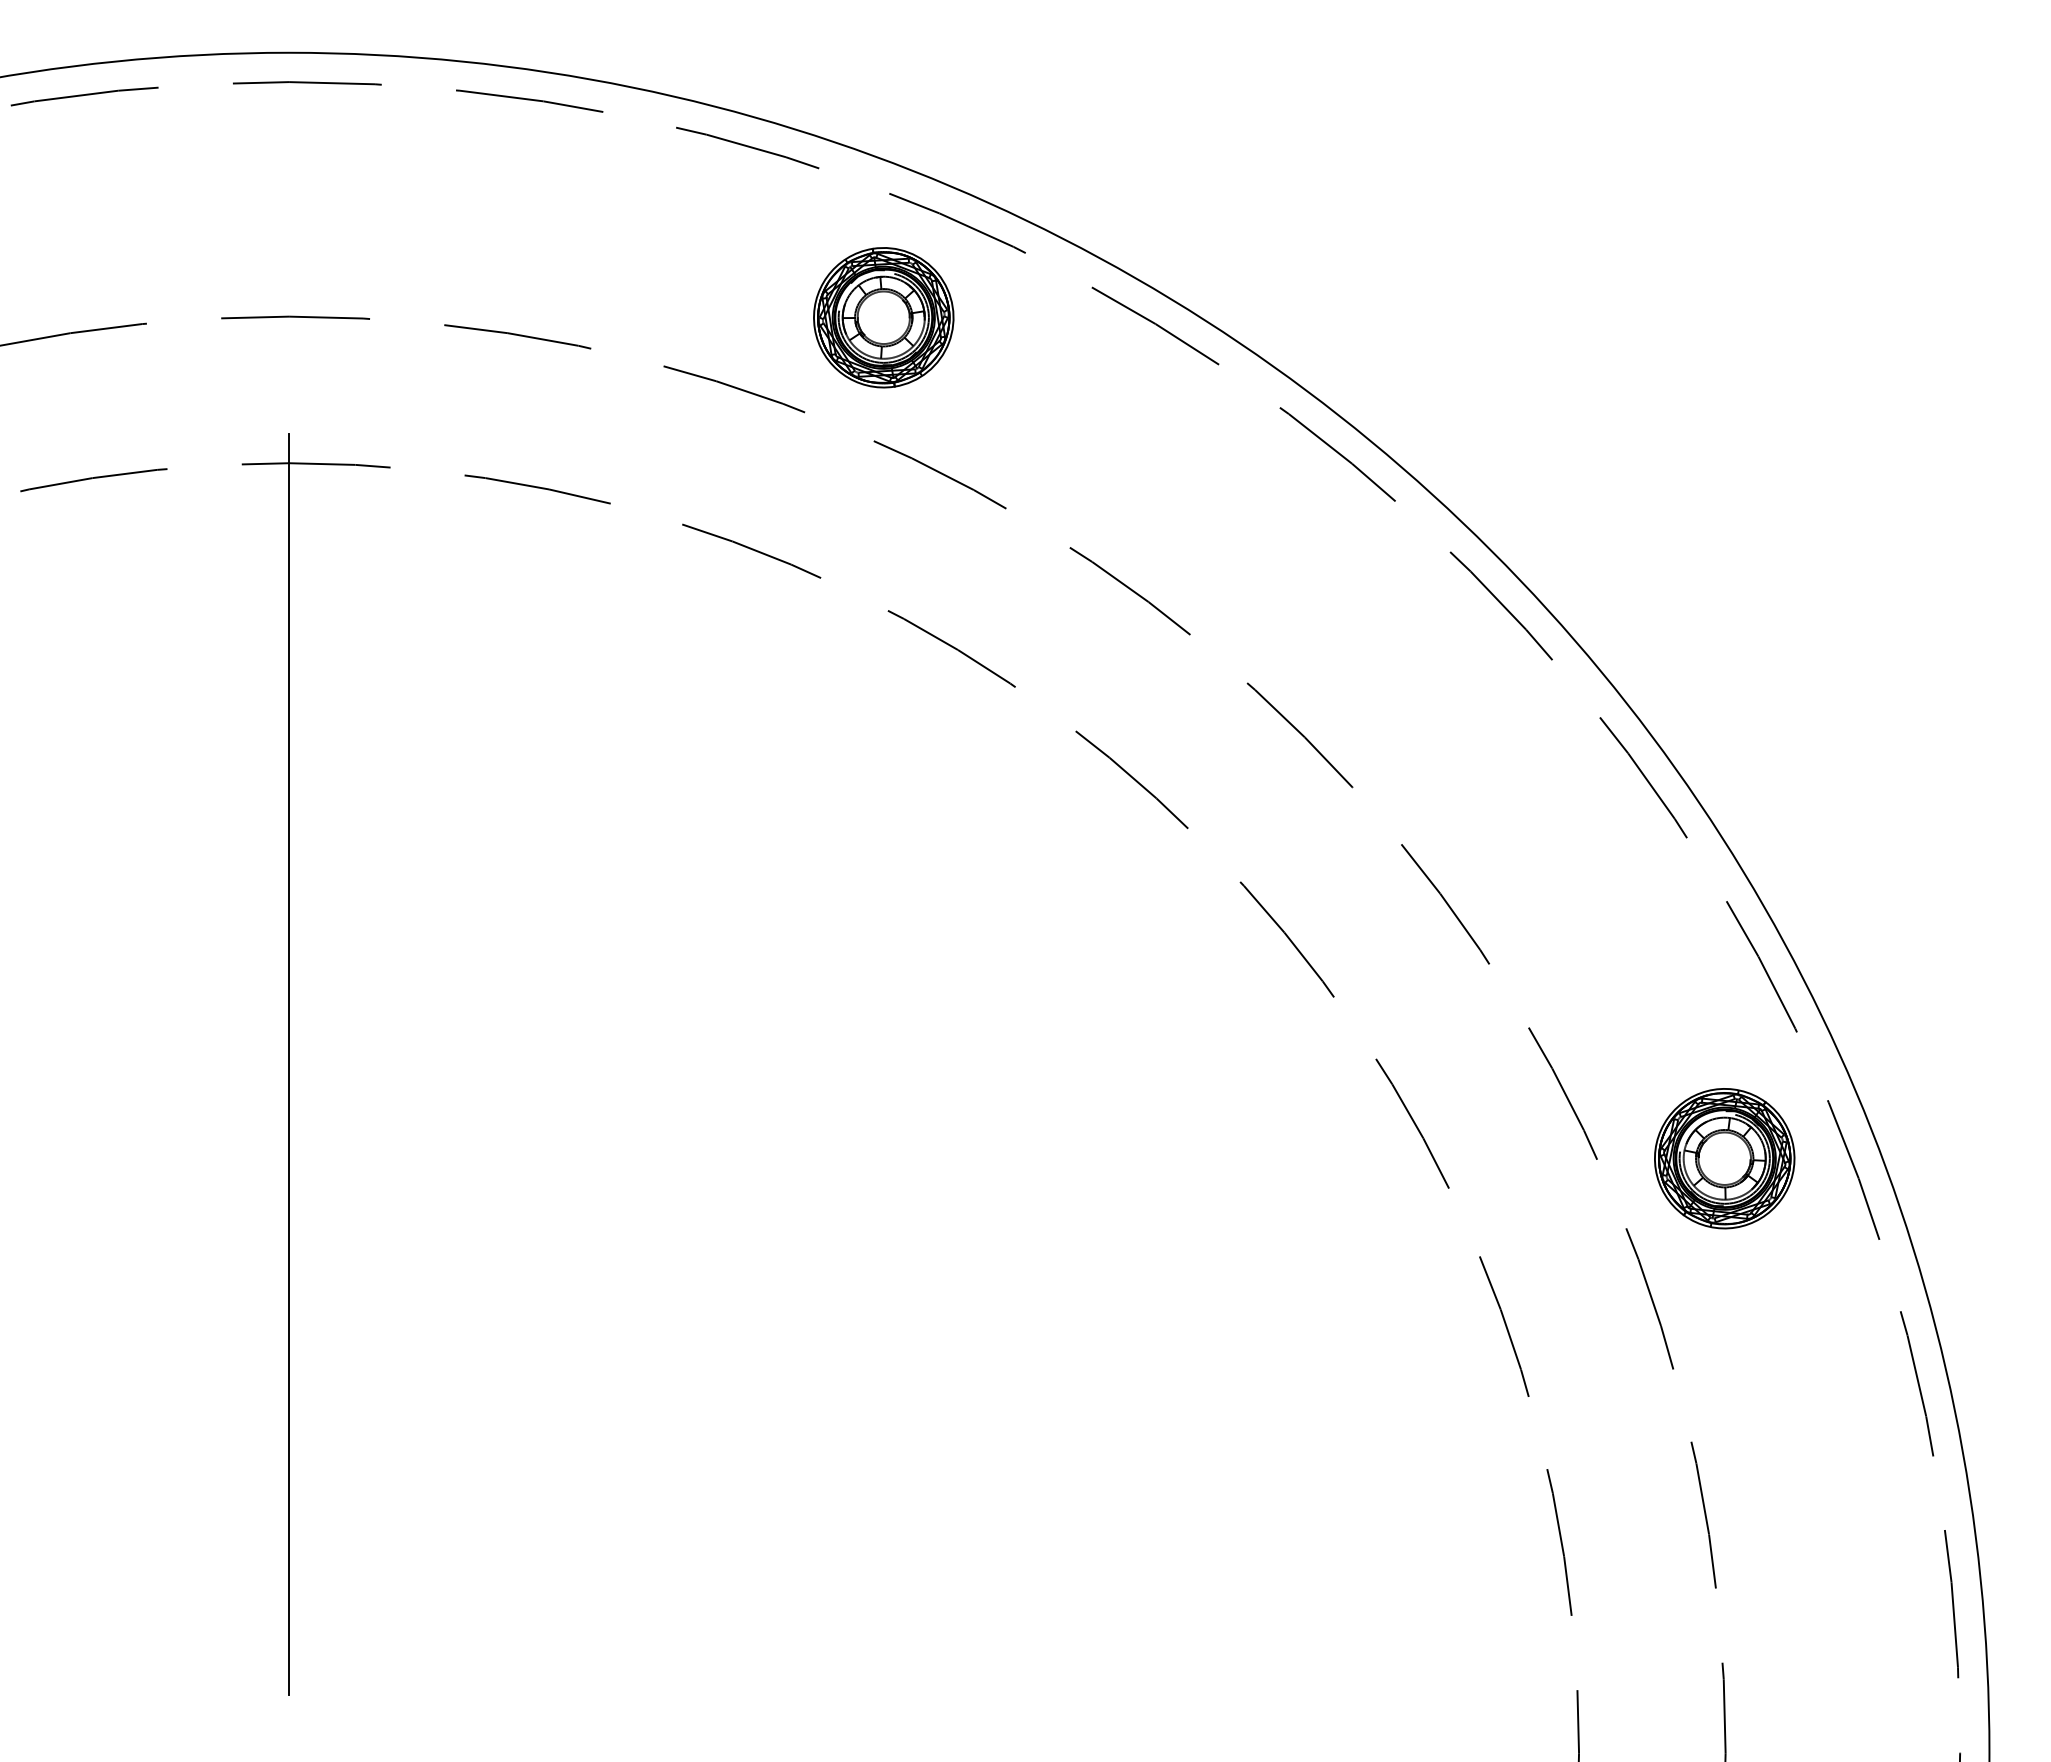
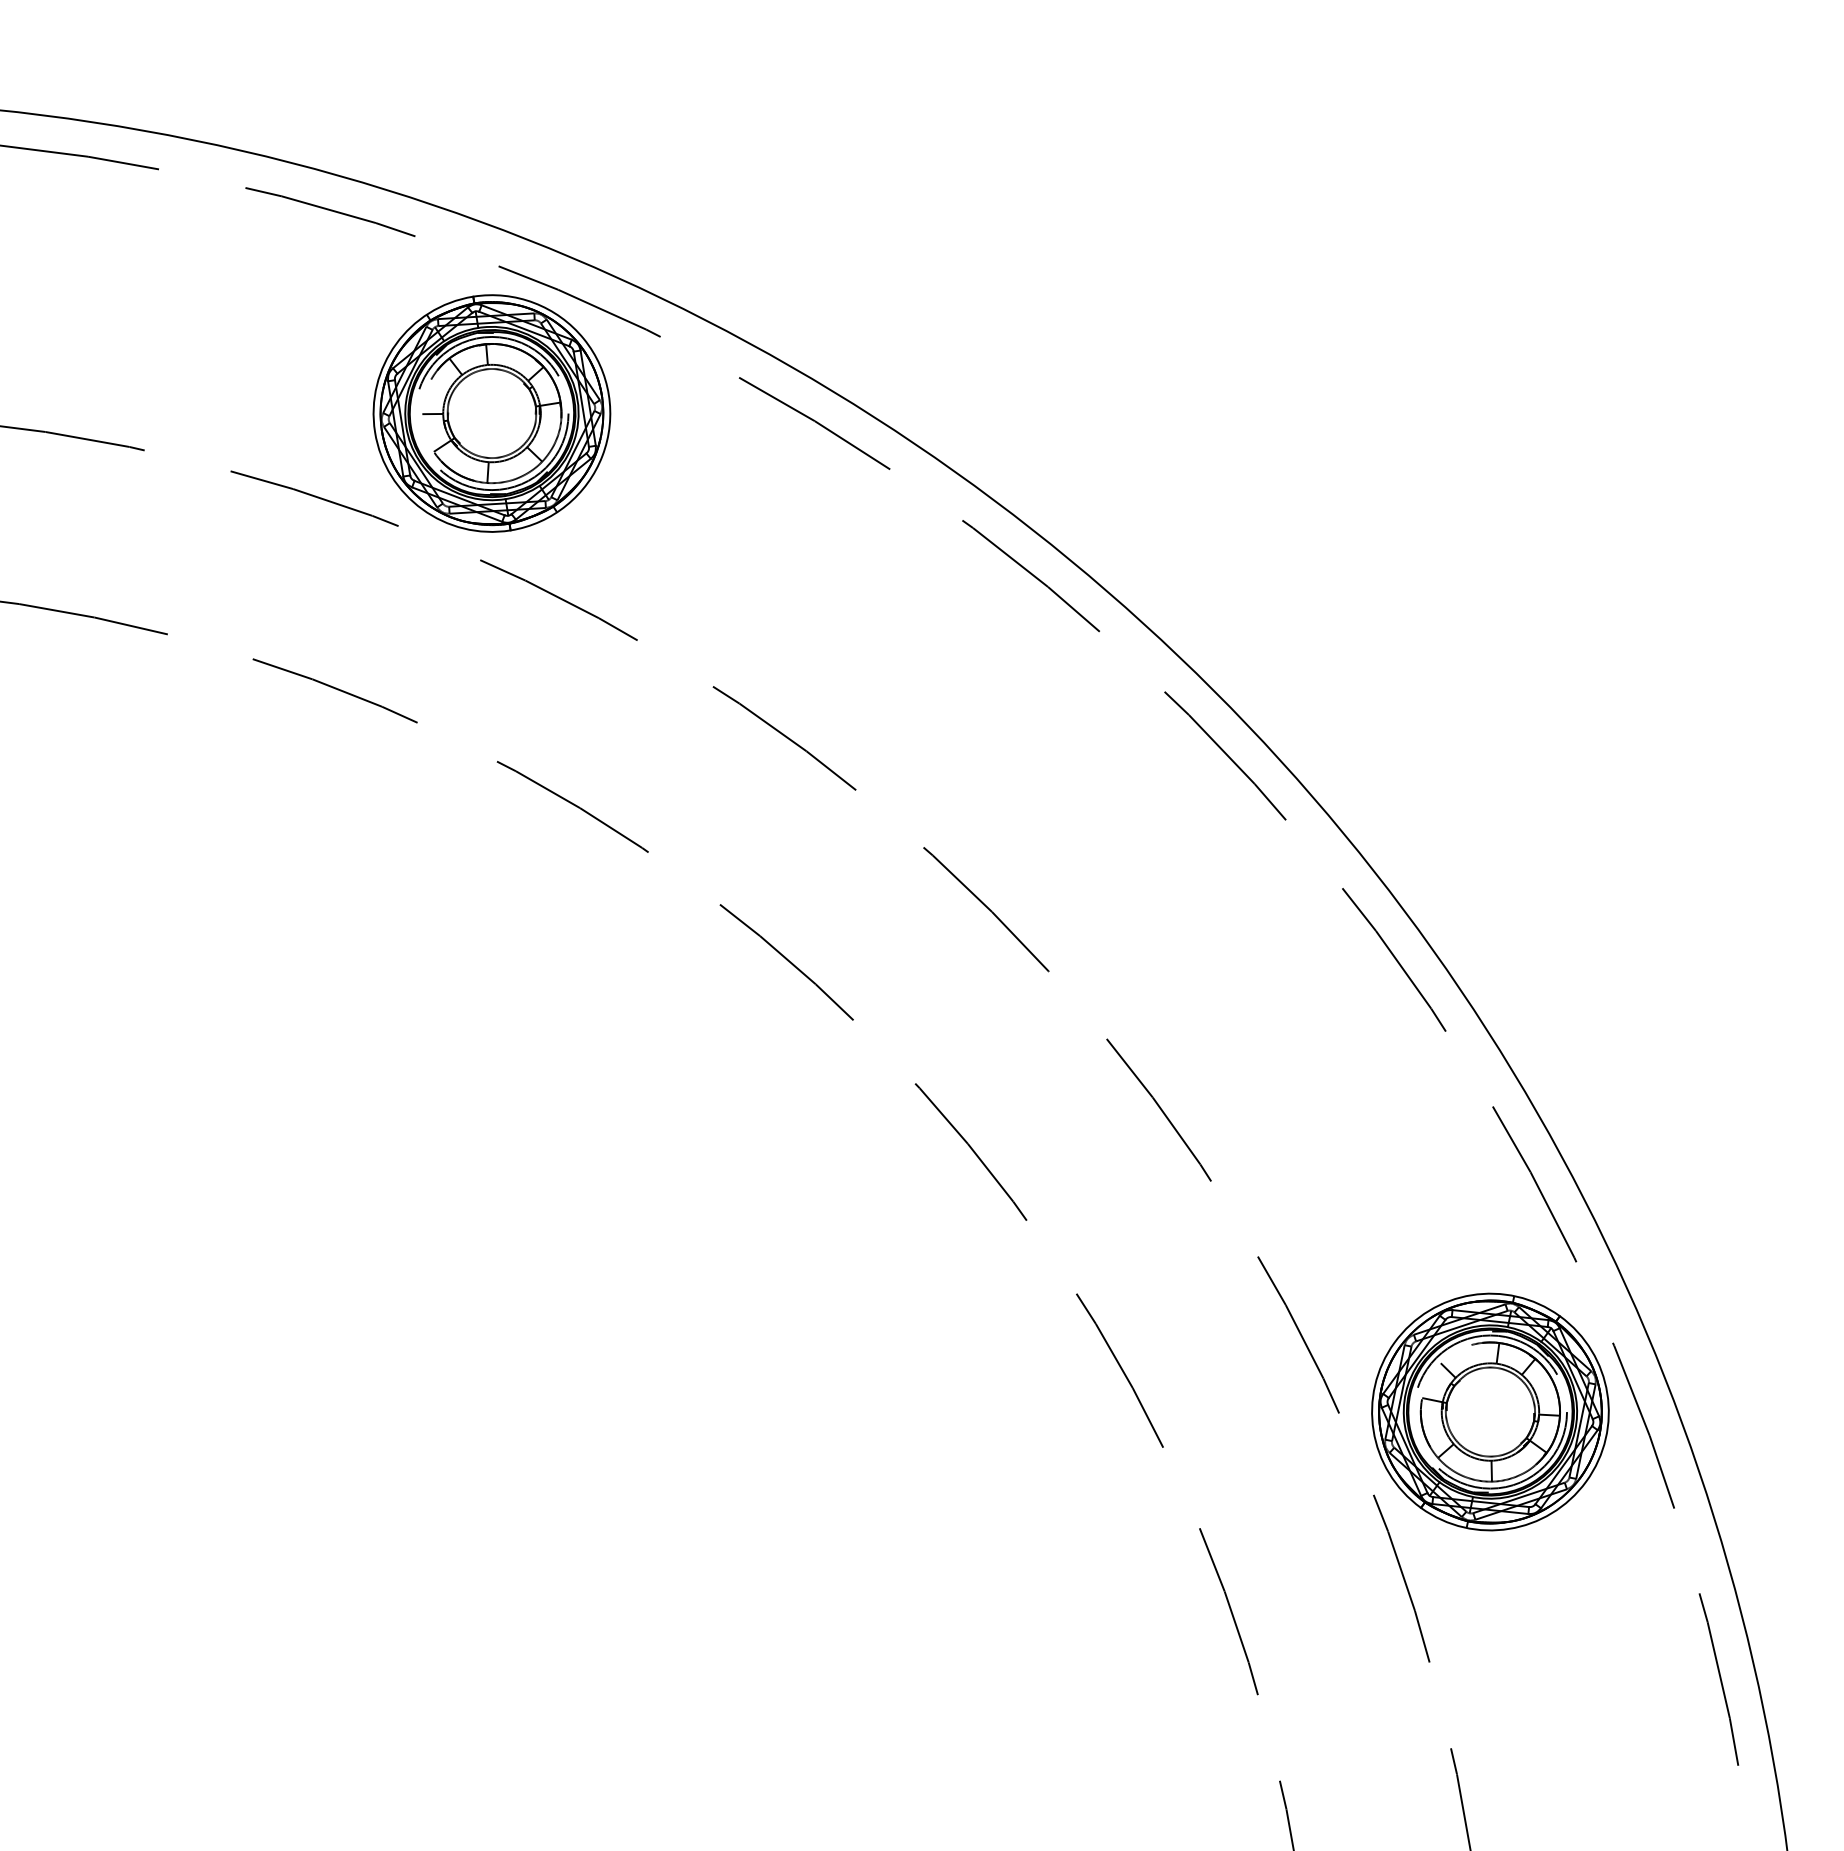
part: (883, 317) -> (491, 413), size x1.43
part: (1724, 1158) -> (1490, 1411), size x1.43

